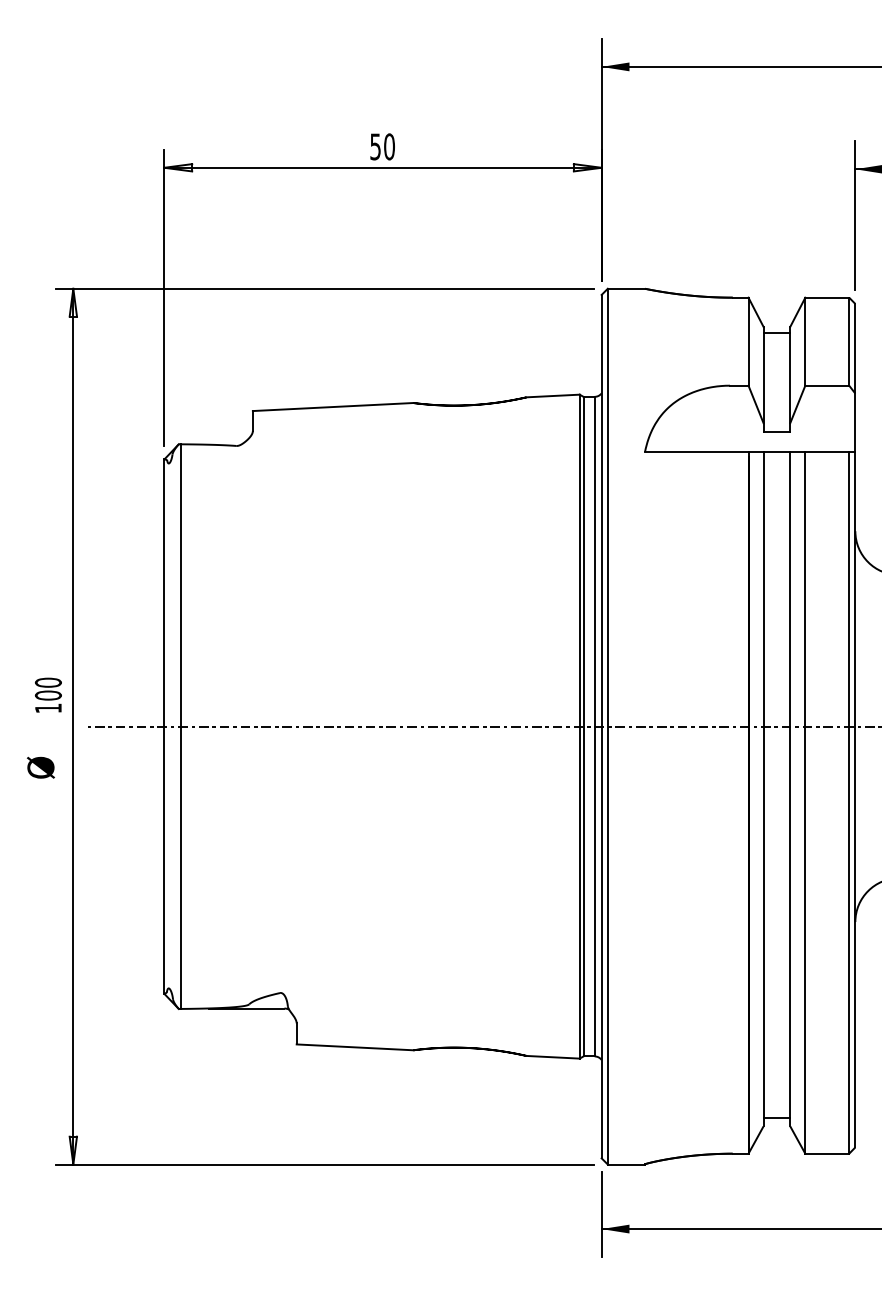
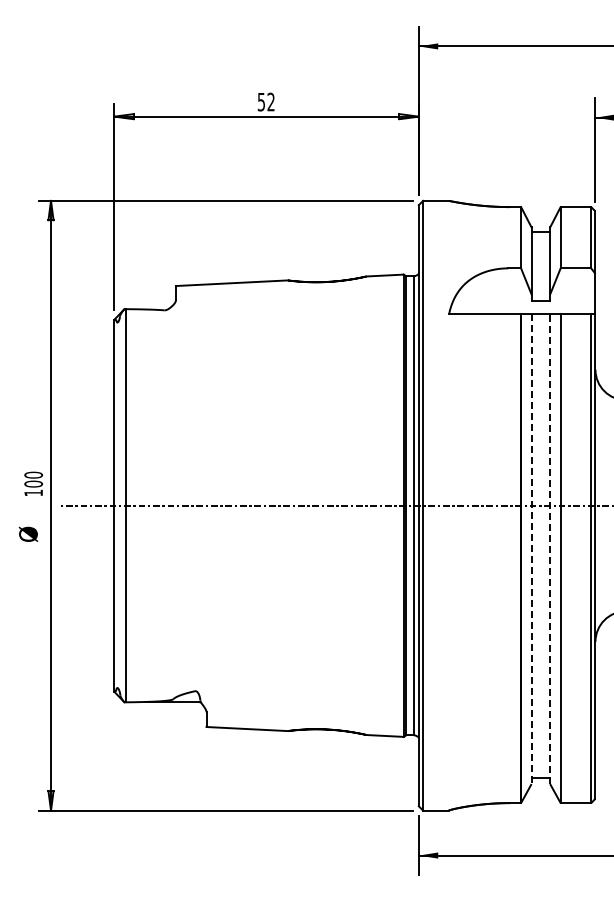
text: (388, 146) -> (270, 101), 50 -> 52
line: (763, 789) -> (531, 549), solid -> dashed
line: (790, 789) -> (550, 549), solid -> dashed

